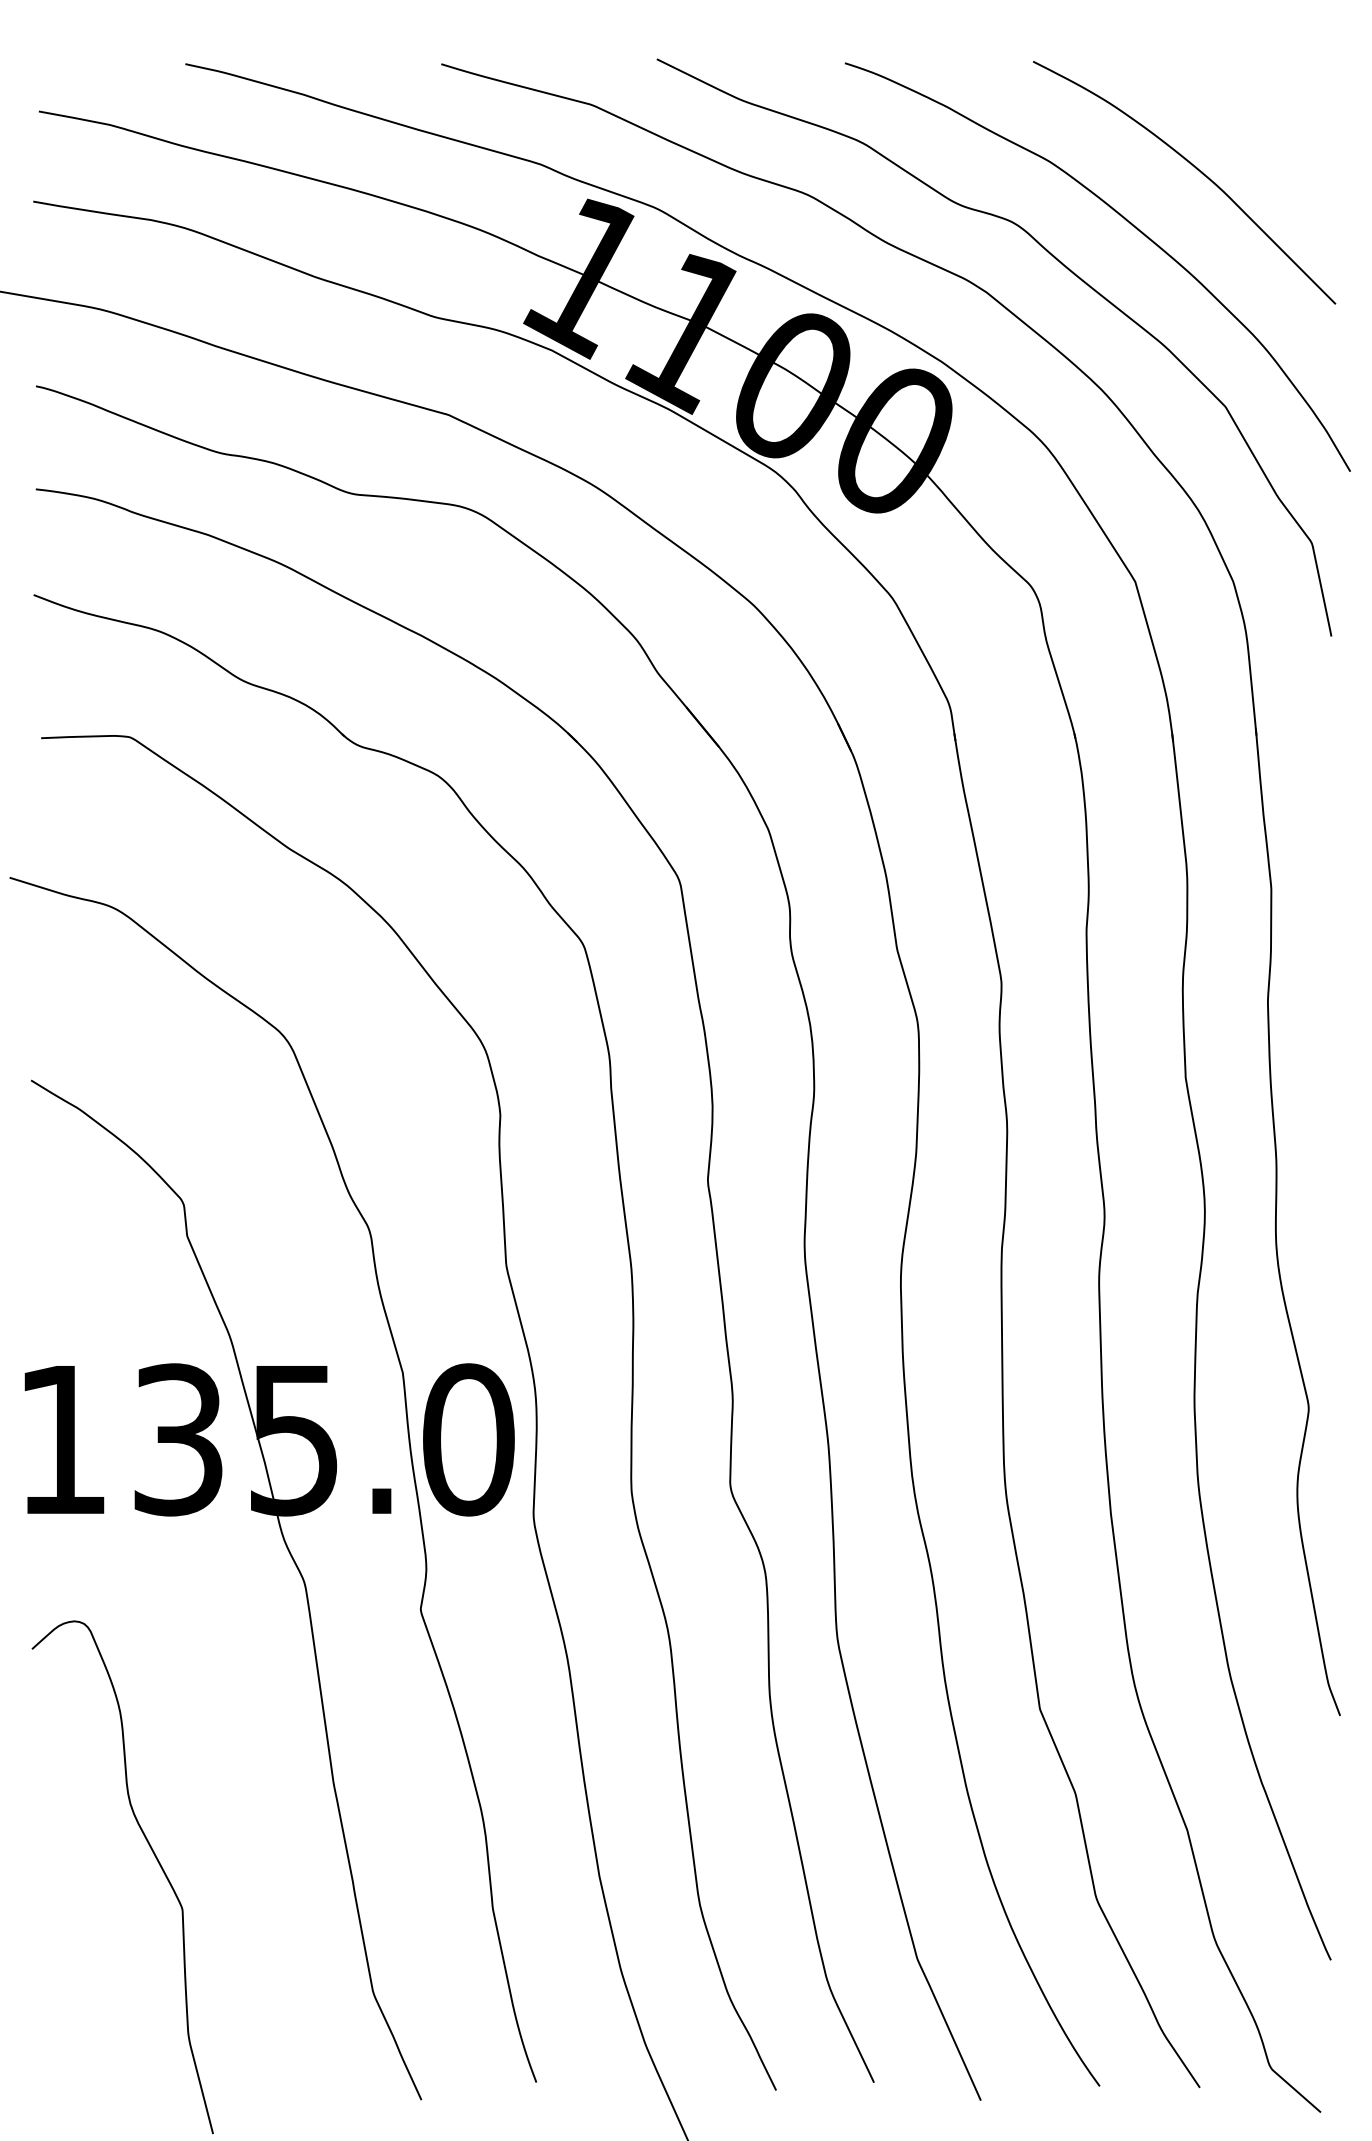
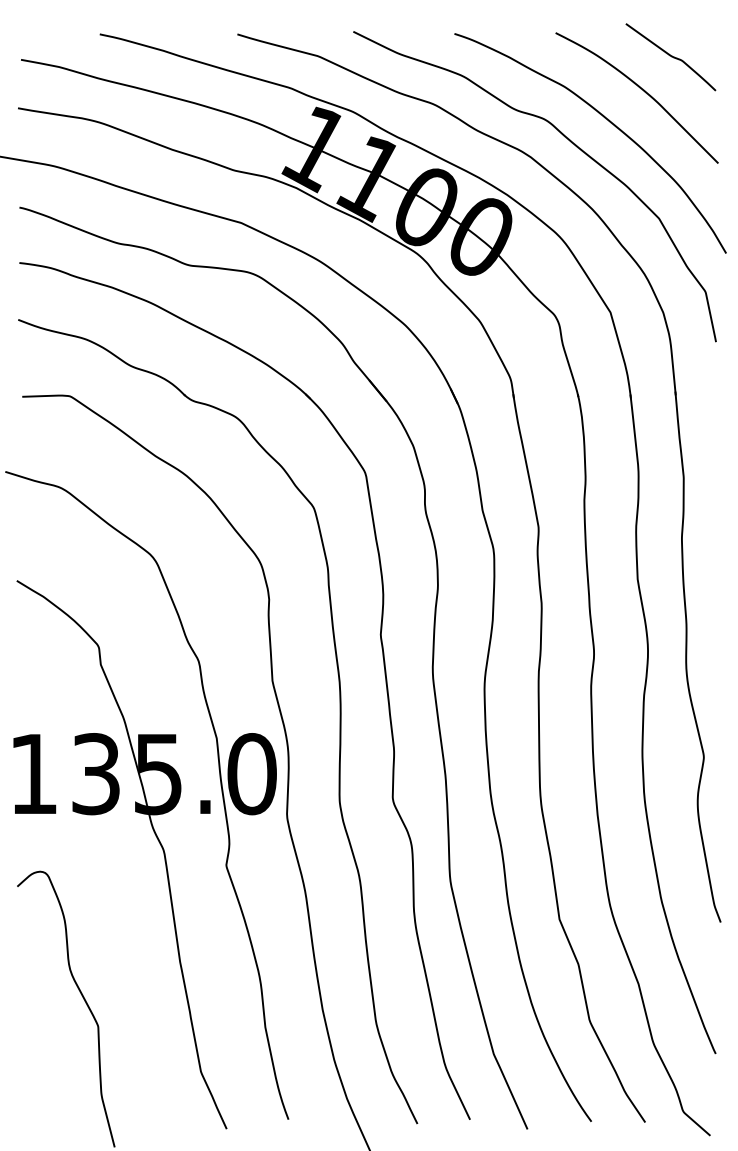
curve: (1246, 105) -> (670, 56), added

